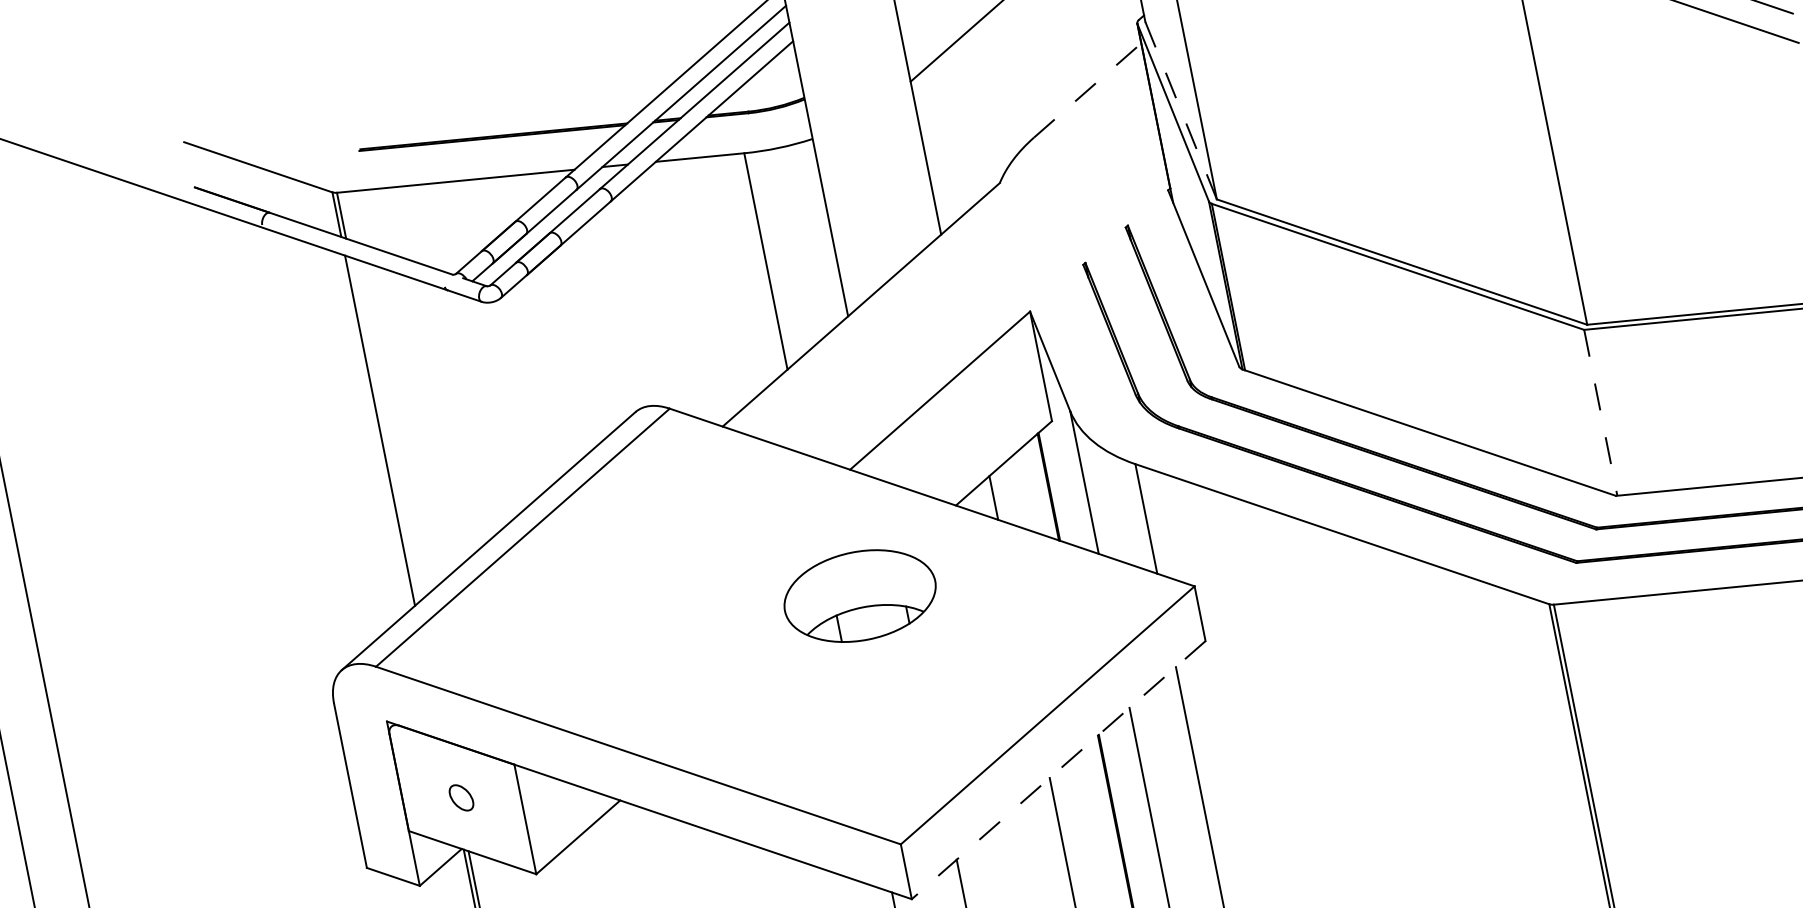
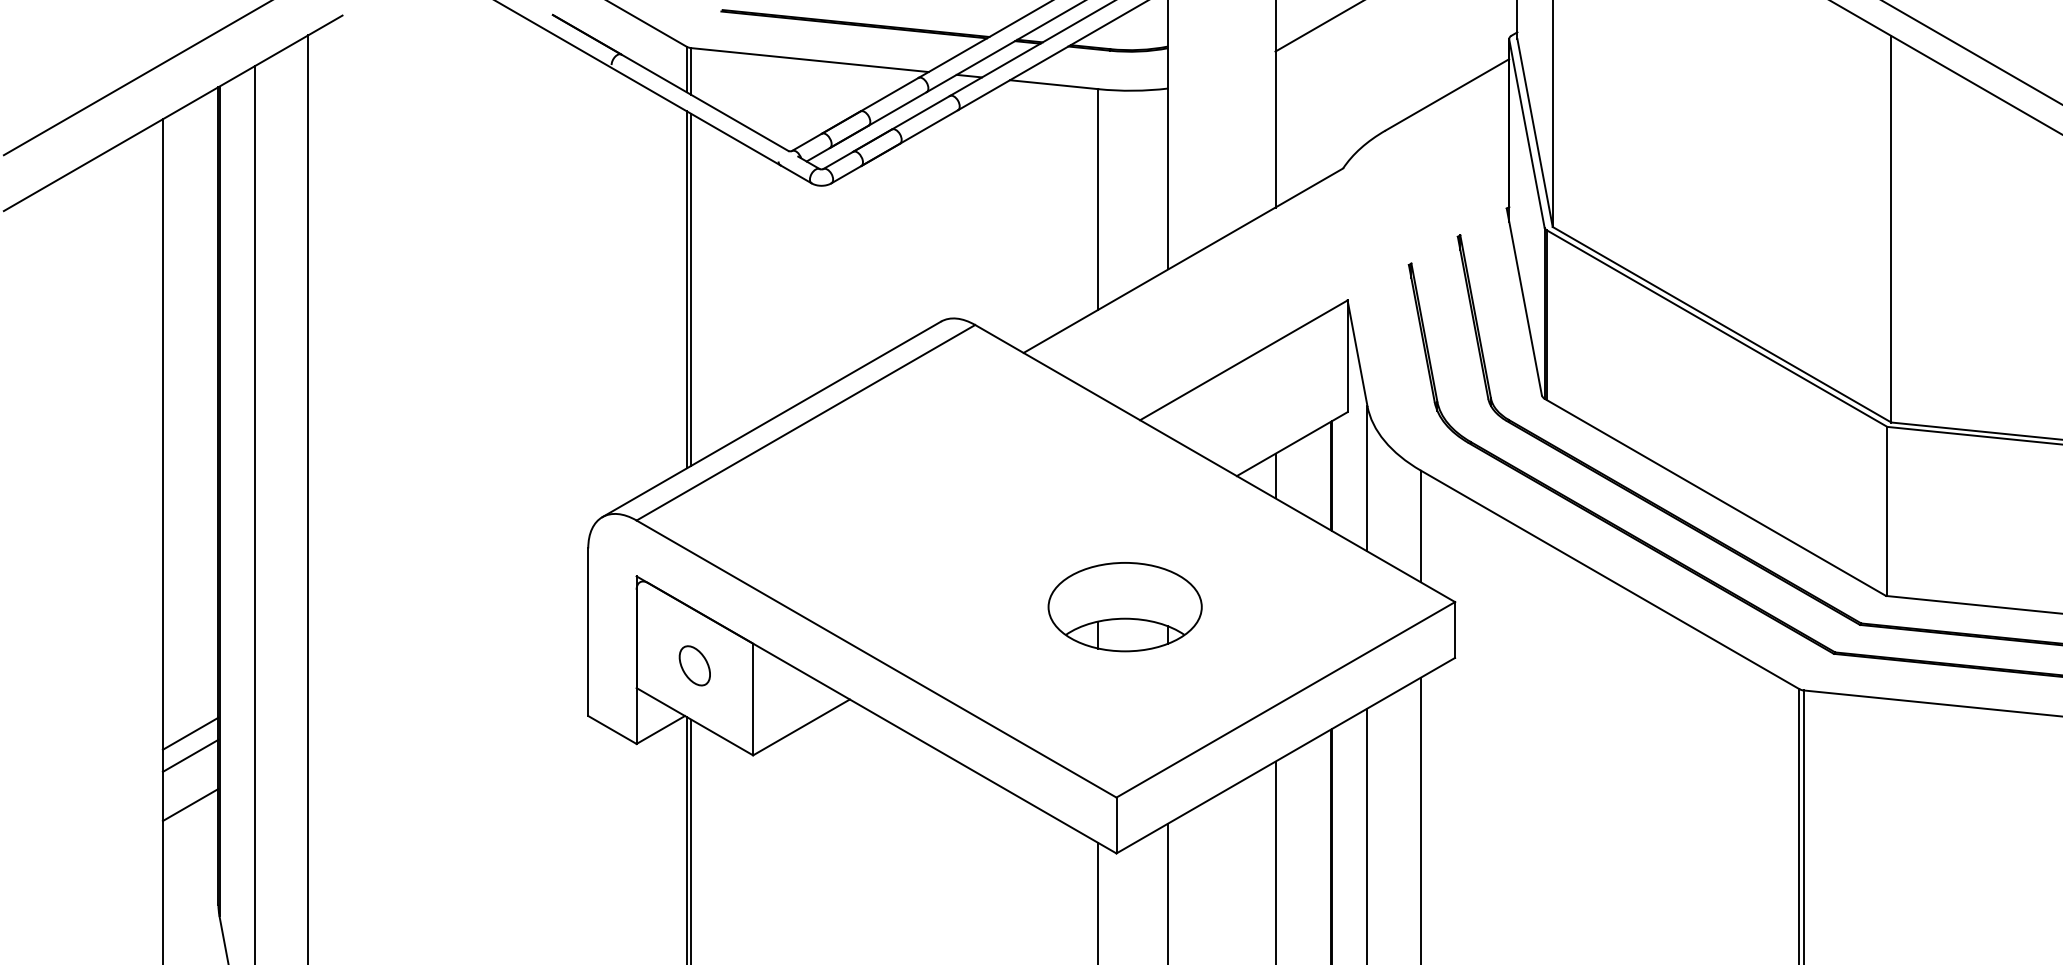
line: (1087, 90) -> (1447, 94), dashed -> solid
line: (1181, 111) -> (1535, 133), dashed -> solid
line: (1600, 412) -> (1887, 511), dashed -> solid
line: (384, 429) -> (691, 289), added
part: (859, 596) -> (1124, 607), moved
line: (1058, 770) -> (1285, 755), dashed -> solid
part: (461, 797) -> (694, 665), size x1.43

